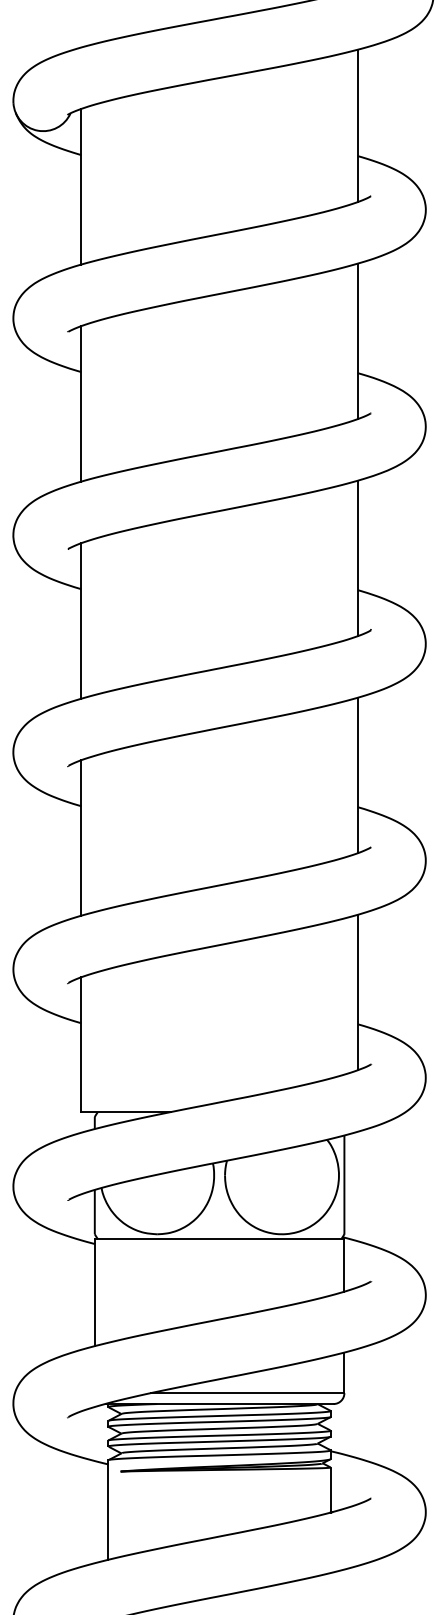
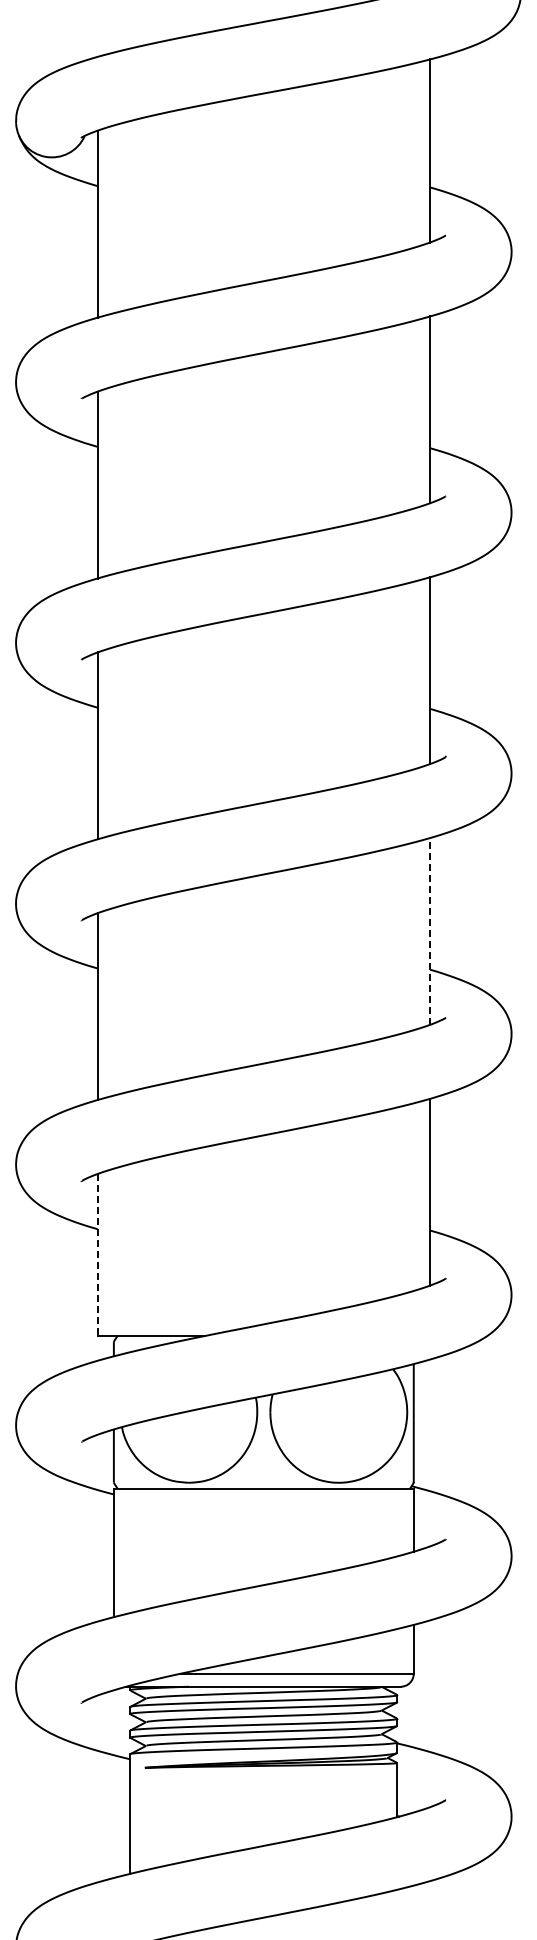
line: (358, 774) -> (430, 930), solid -> dashed
line: (81, 1045) -> (97, 1255), solid -> dashed

